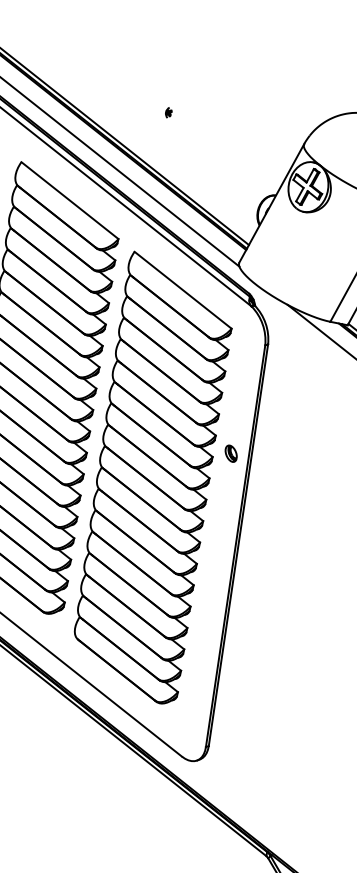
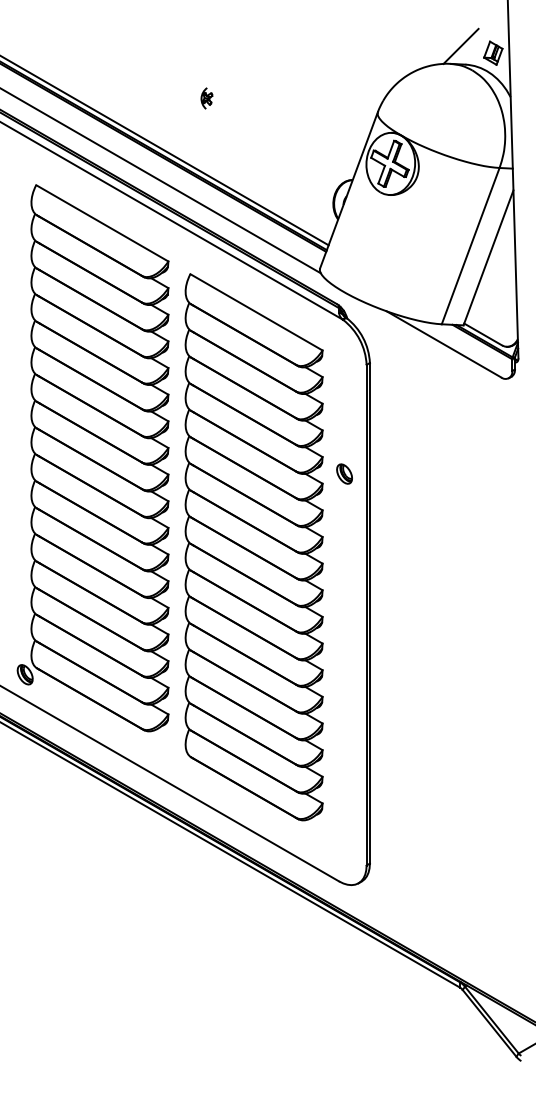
part: (168, 112) -> (206, 98), size x1.6
part: (231, 453) -> (344, 473), moved

